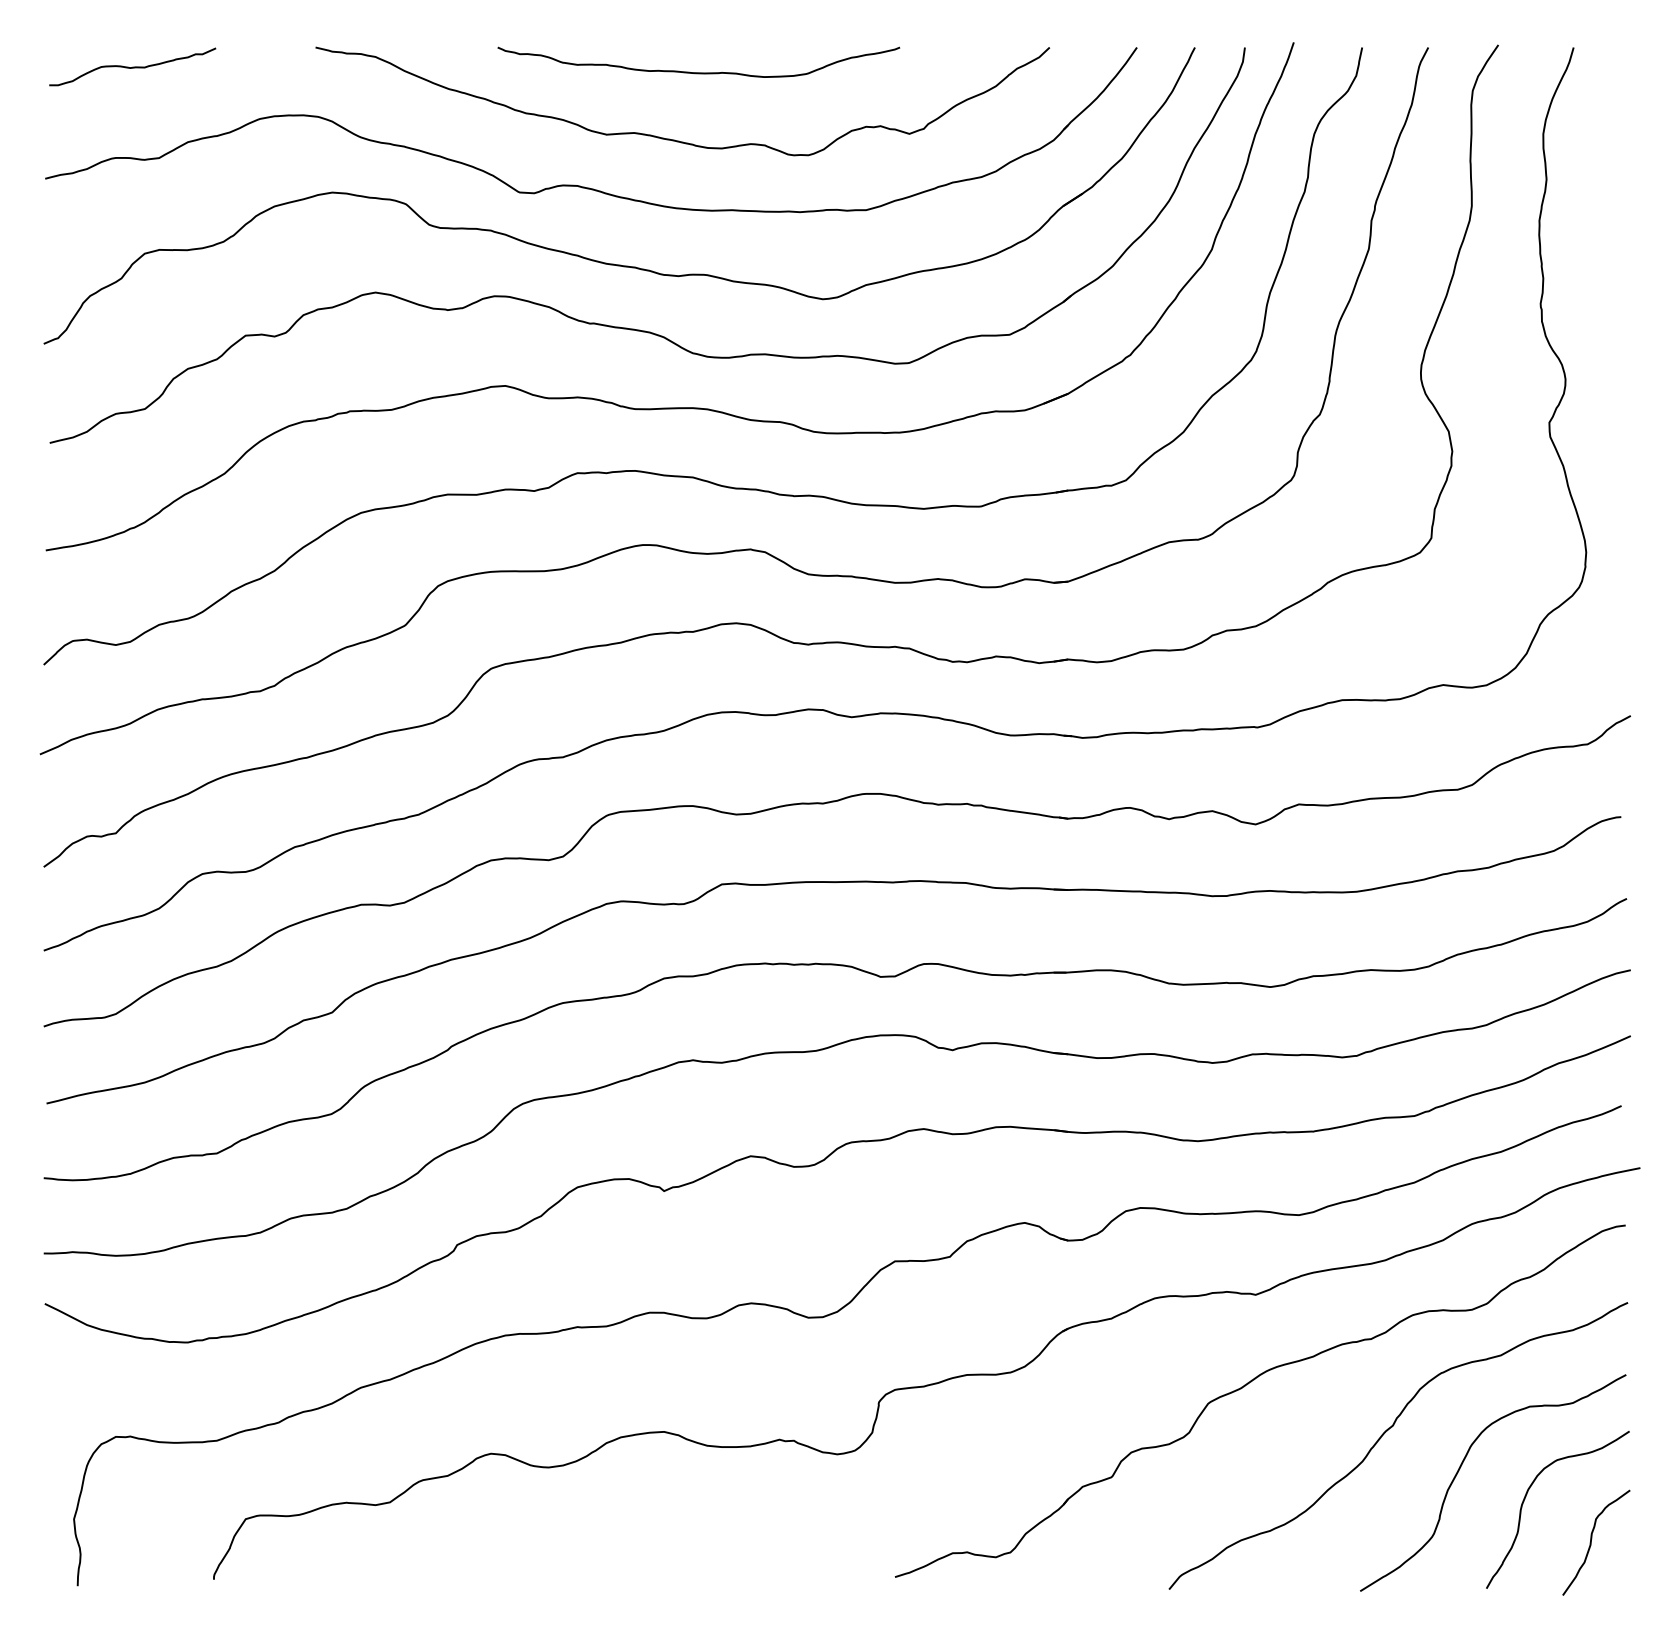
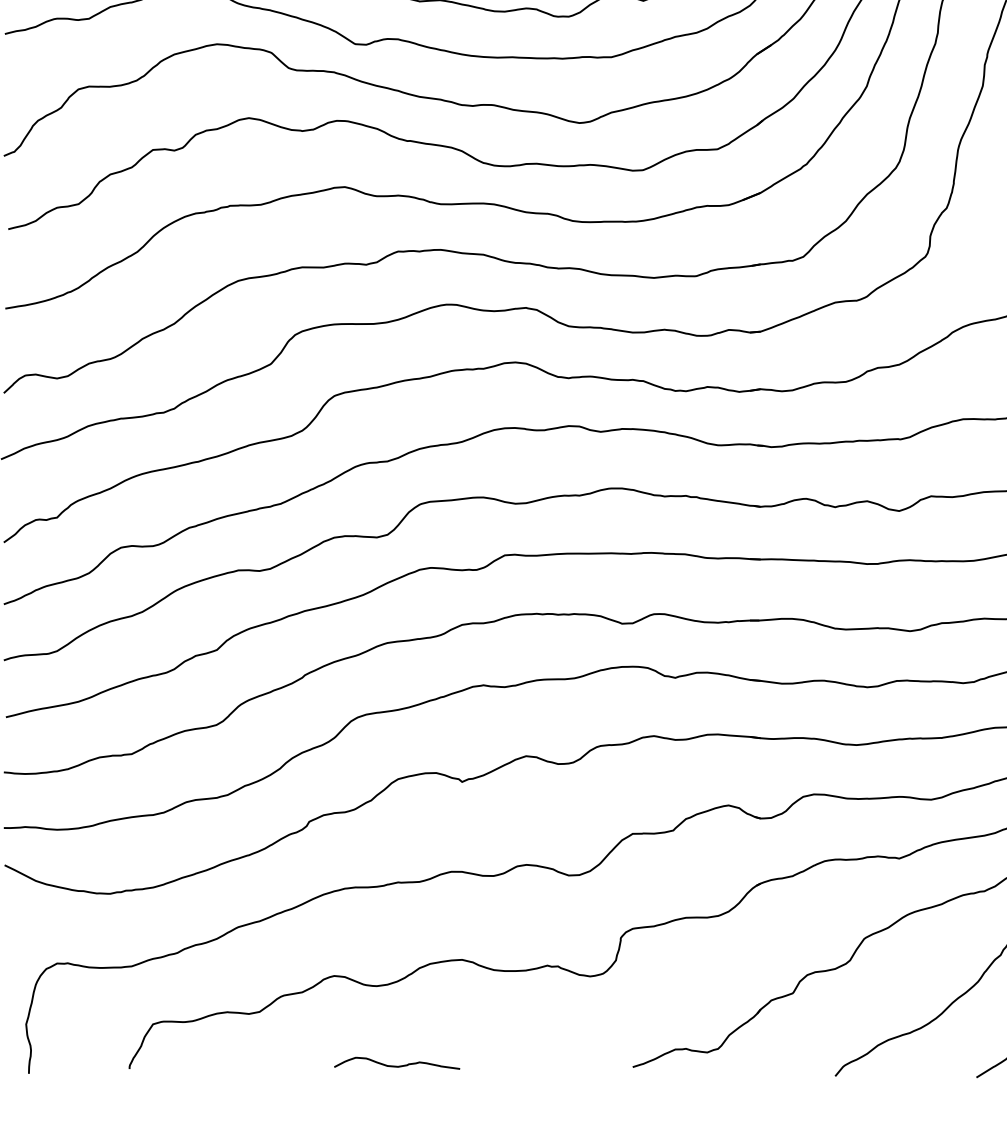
curve: (575, 1575) -> (396, 1065), added

